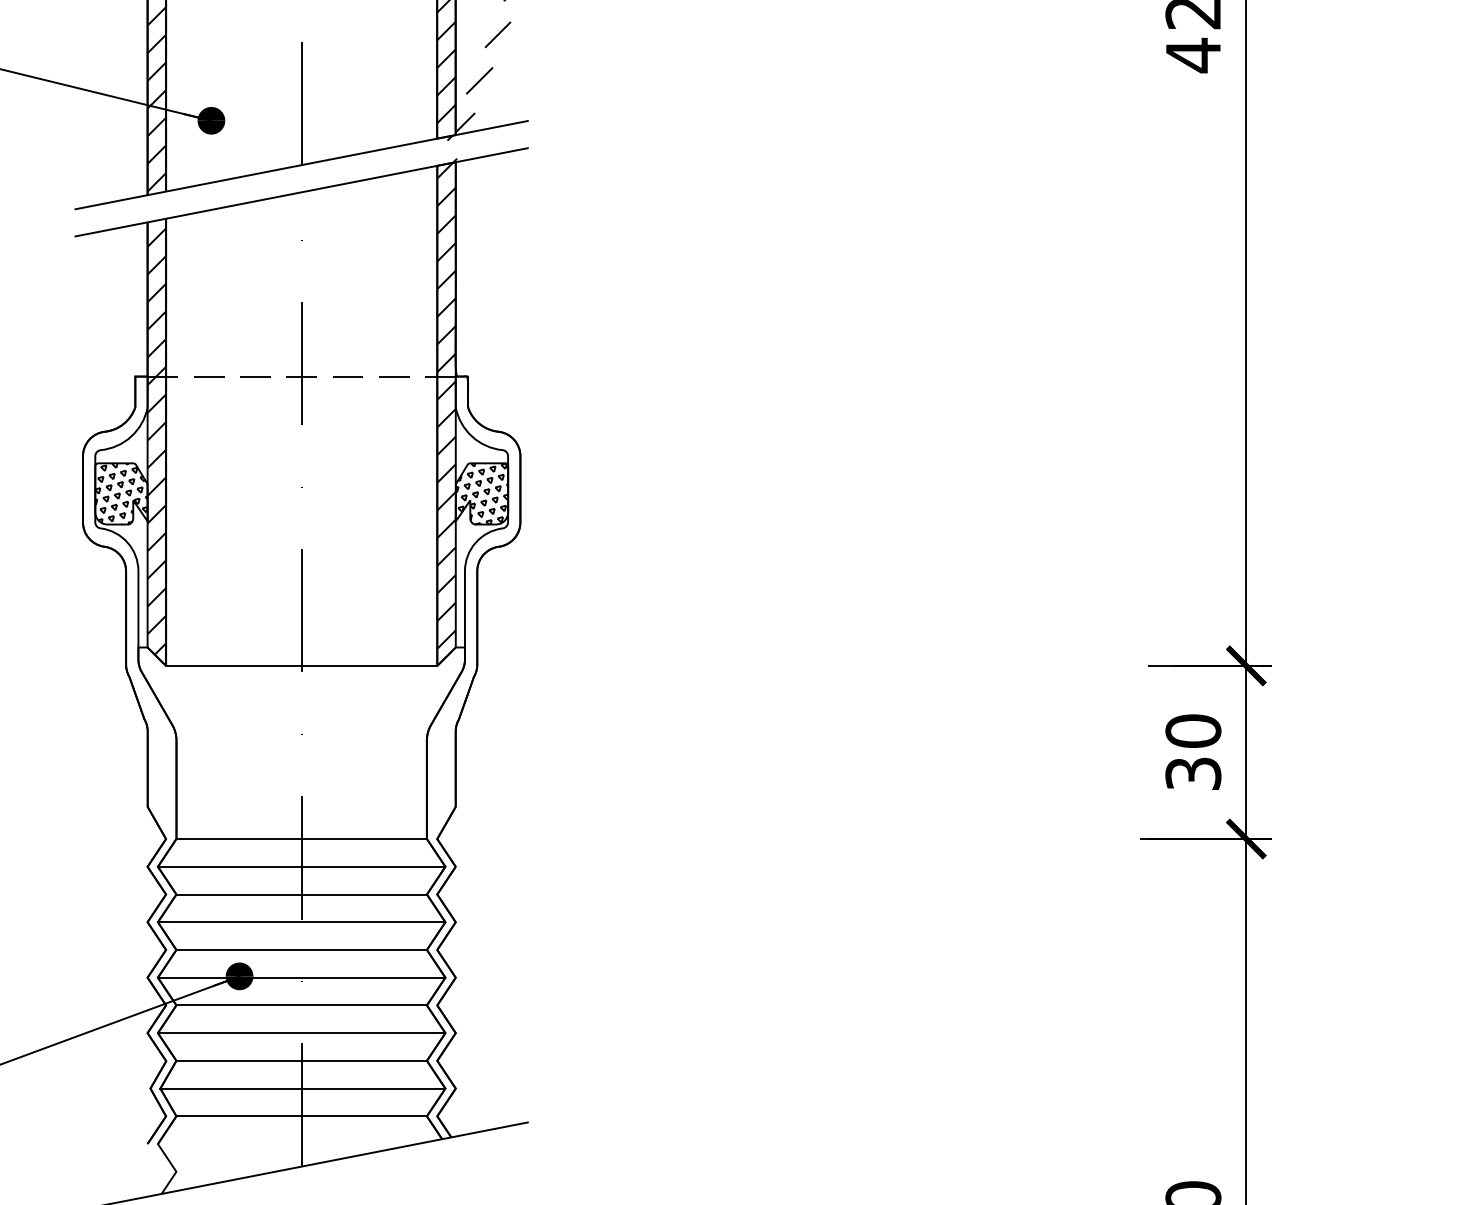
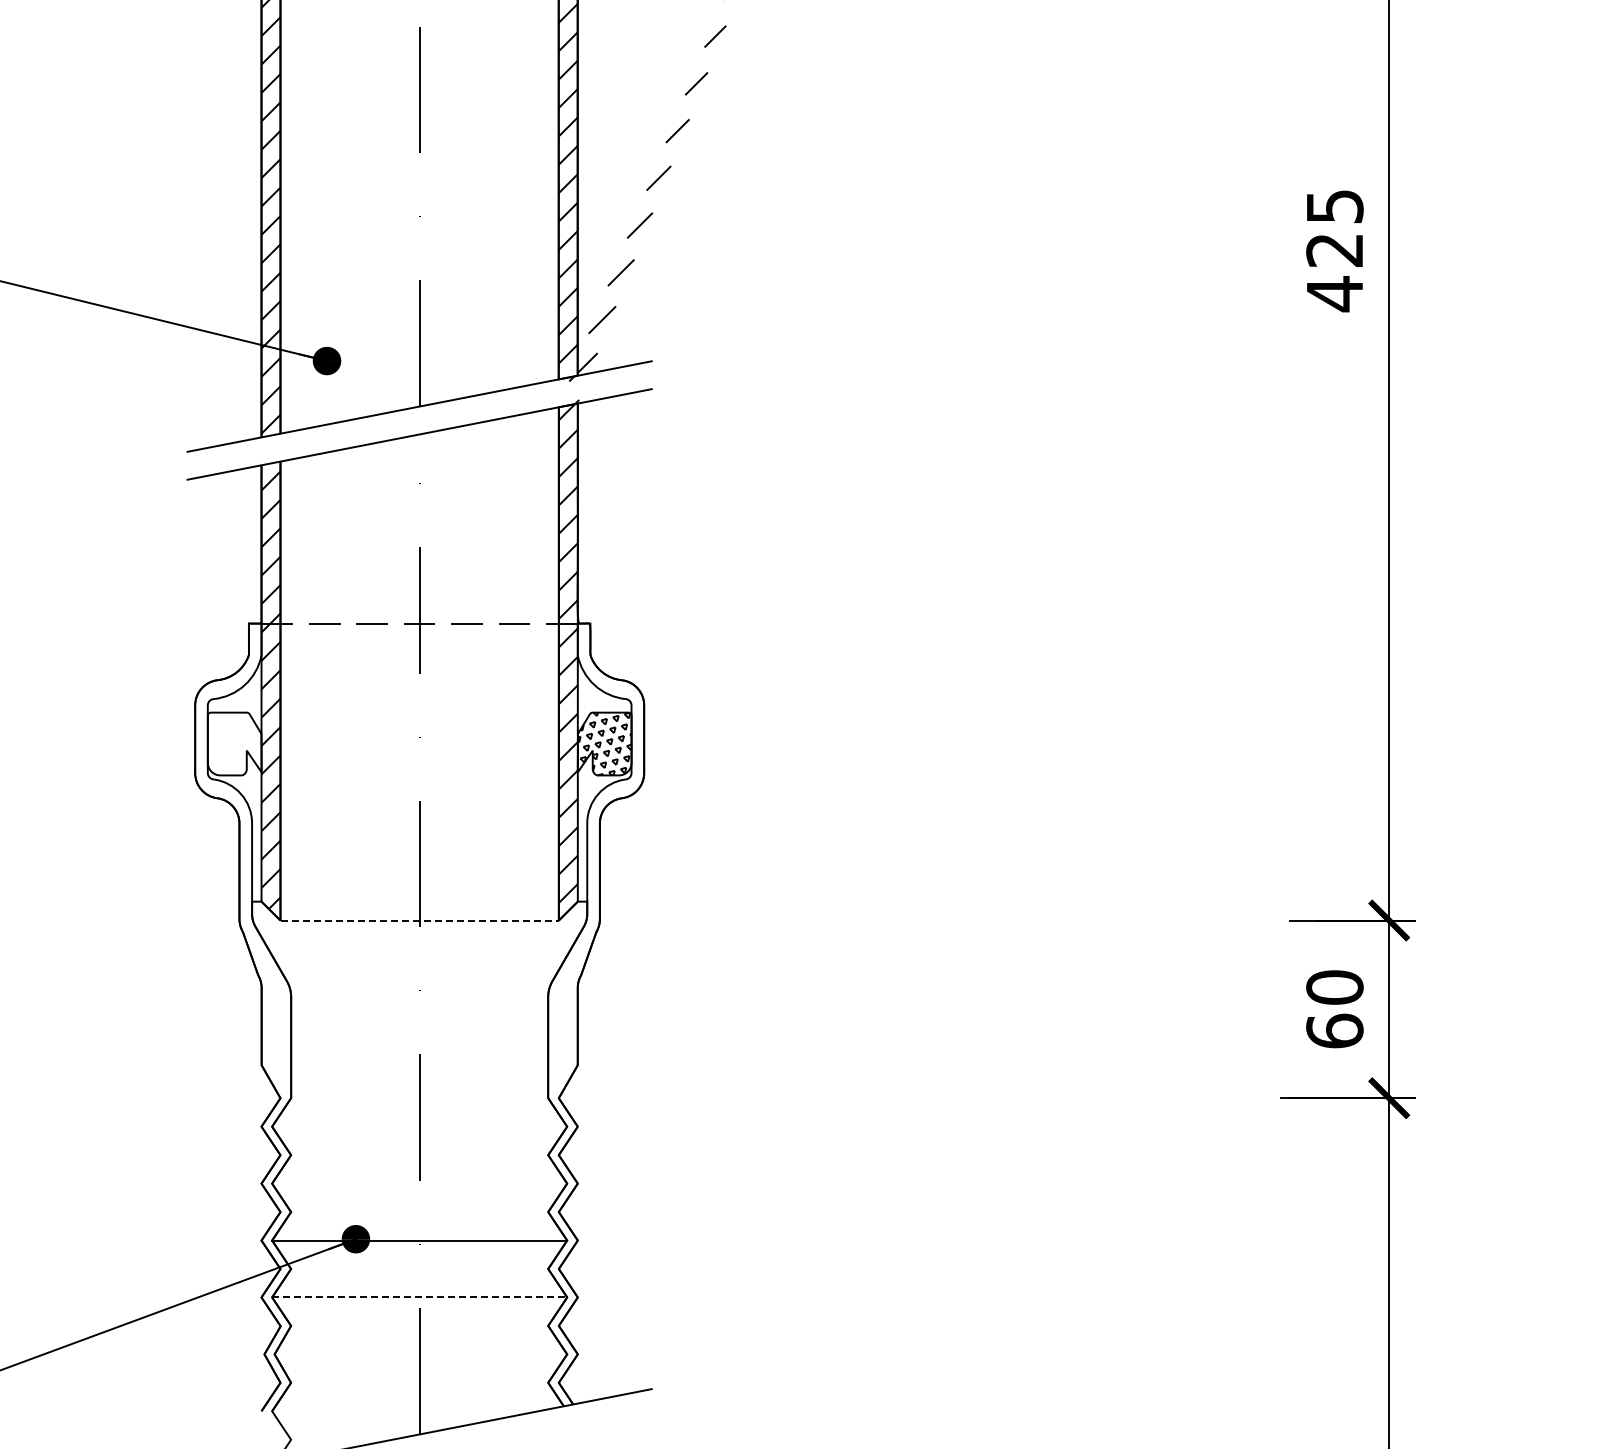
hatch: (121, 493) -> (234, 743), removed
line: (302, 665) -> (420, 920), solid -> dashed
text: (1193, 773) -> (1334, 1030), 30 -> 60
line: (301, 839) -> (419, 1098), removed
line: (301, 866) -> (419, 1126), removed
line: (301, 894) -> (419, 1155), removed
line: (301, 922) -> (419, 1183), removed
line: (301, 950) -> (419, 1212), removed
line: (301, 1004) -> (419, 1268), removed
line: (301, 1033) -> (419, 1297), solid -> dashed
line: (301, 1060) -> (419, 1325), removed
line: (302, 1088) -> (420, 1354), removed
line: (301, 1115) -> (419, 1382), removed

